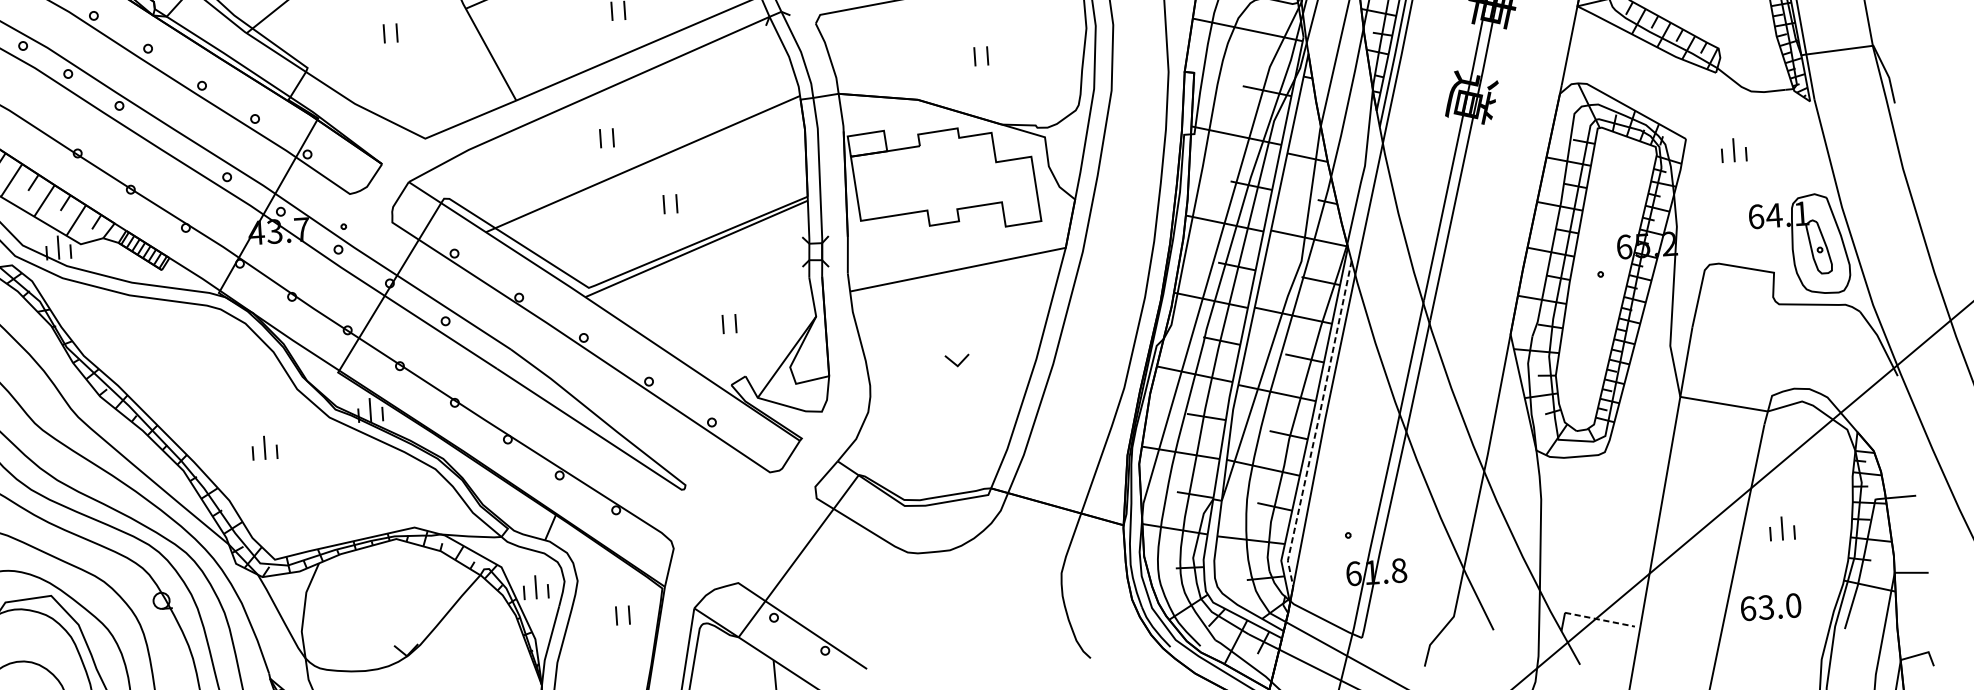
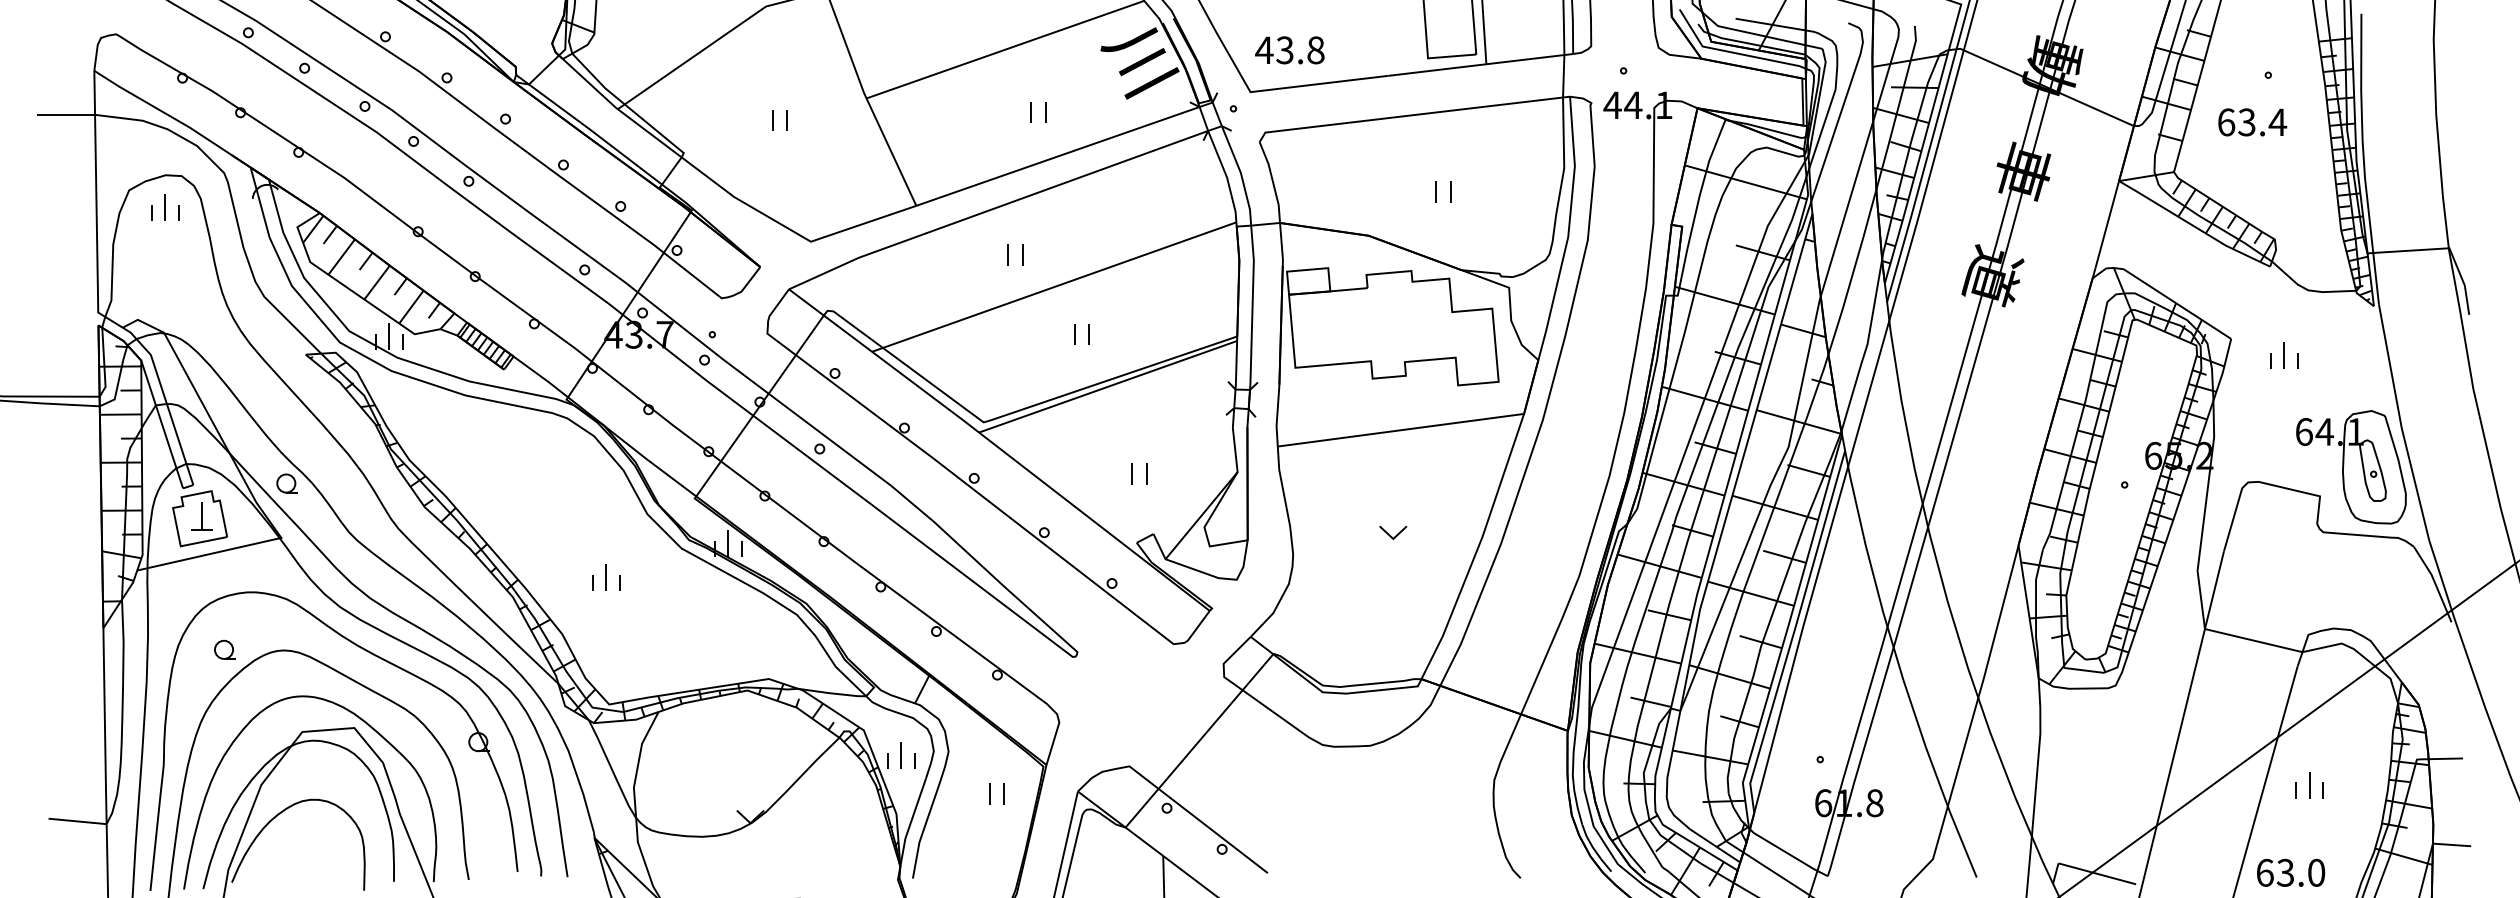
line: (1317, 423) -> (1794, 631), dashed -> solid
line: (1600, 619) -> (2097, 873), dashed -> solid

